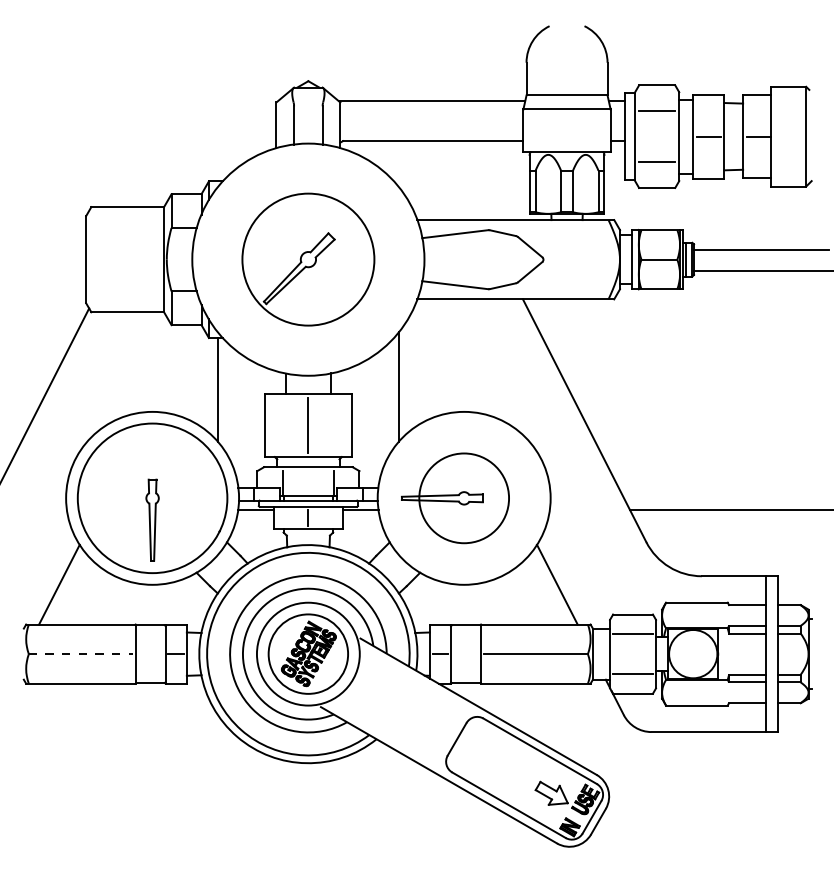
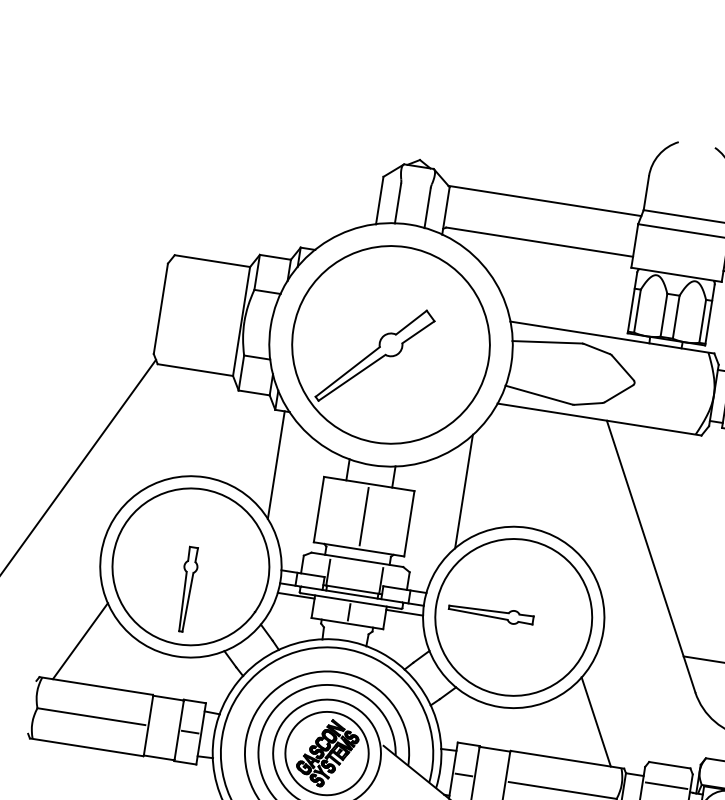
part: (308, 259) -> (391, 344), size x1.43
circle: (463, 498) -> (513, 617), size x1.67
line: (81, 654) -> (91, 717), dashed -> solid

